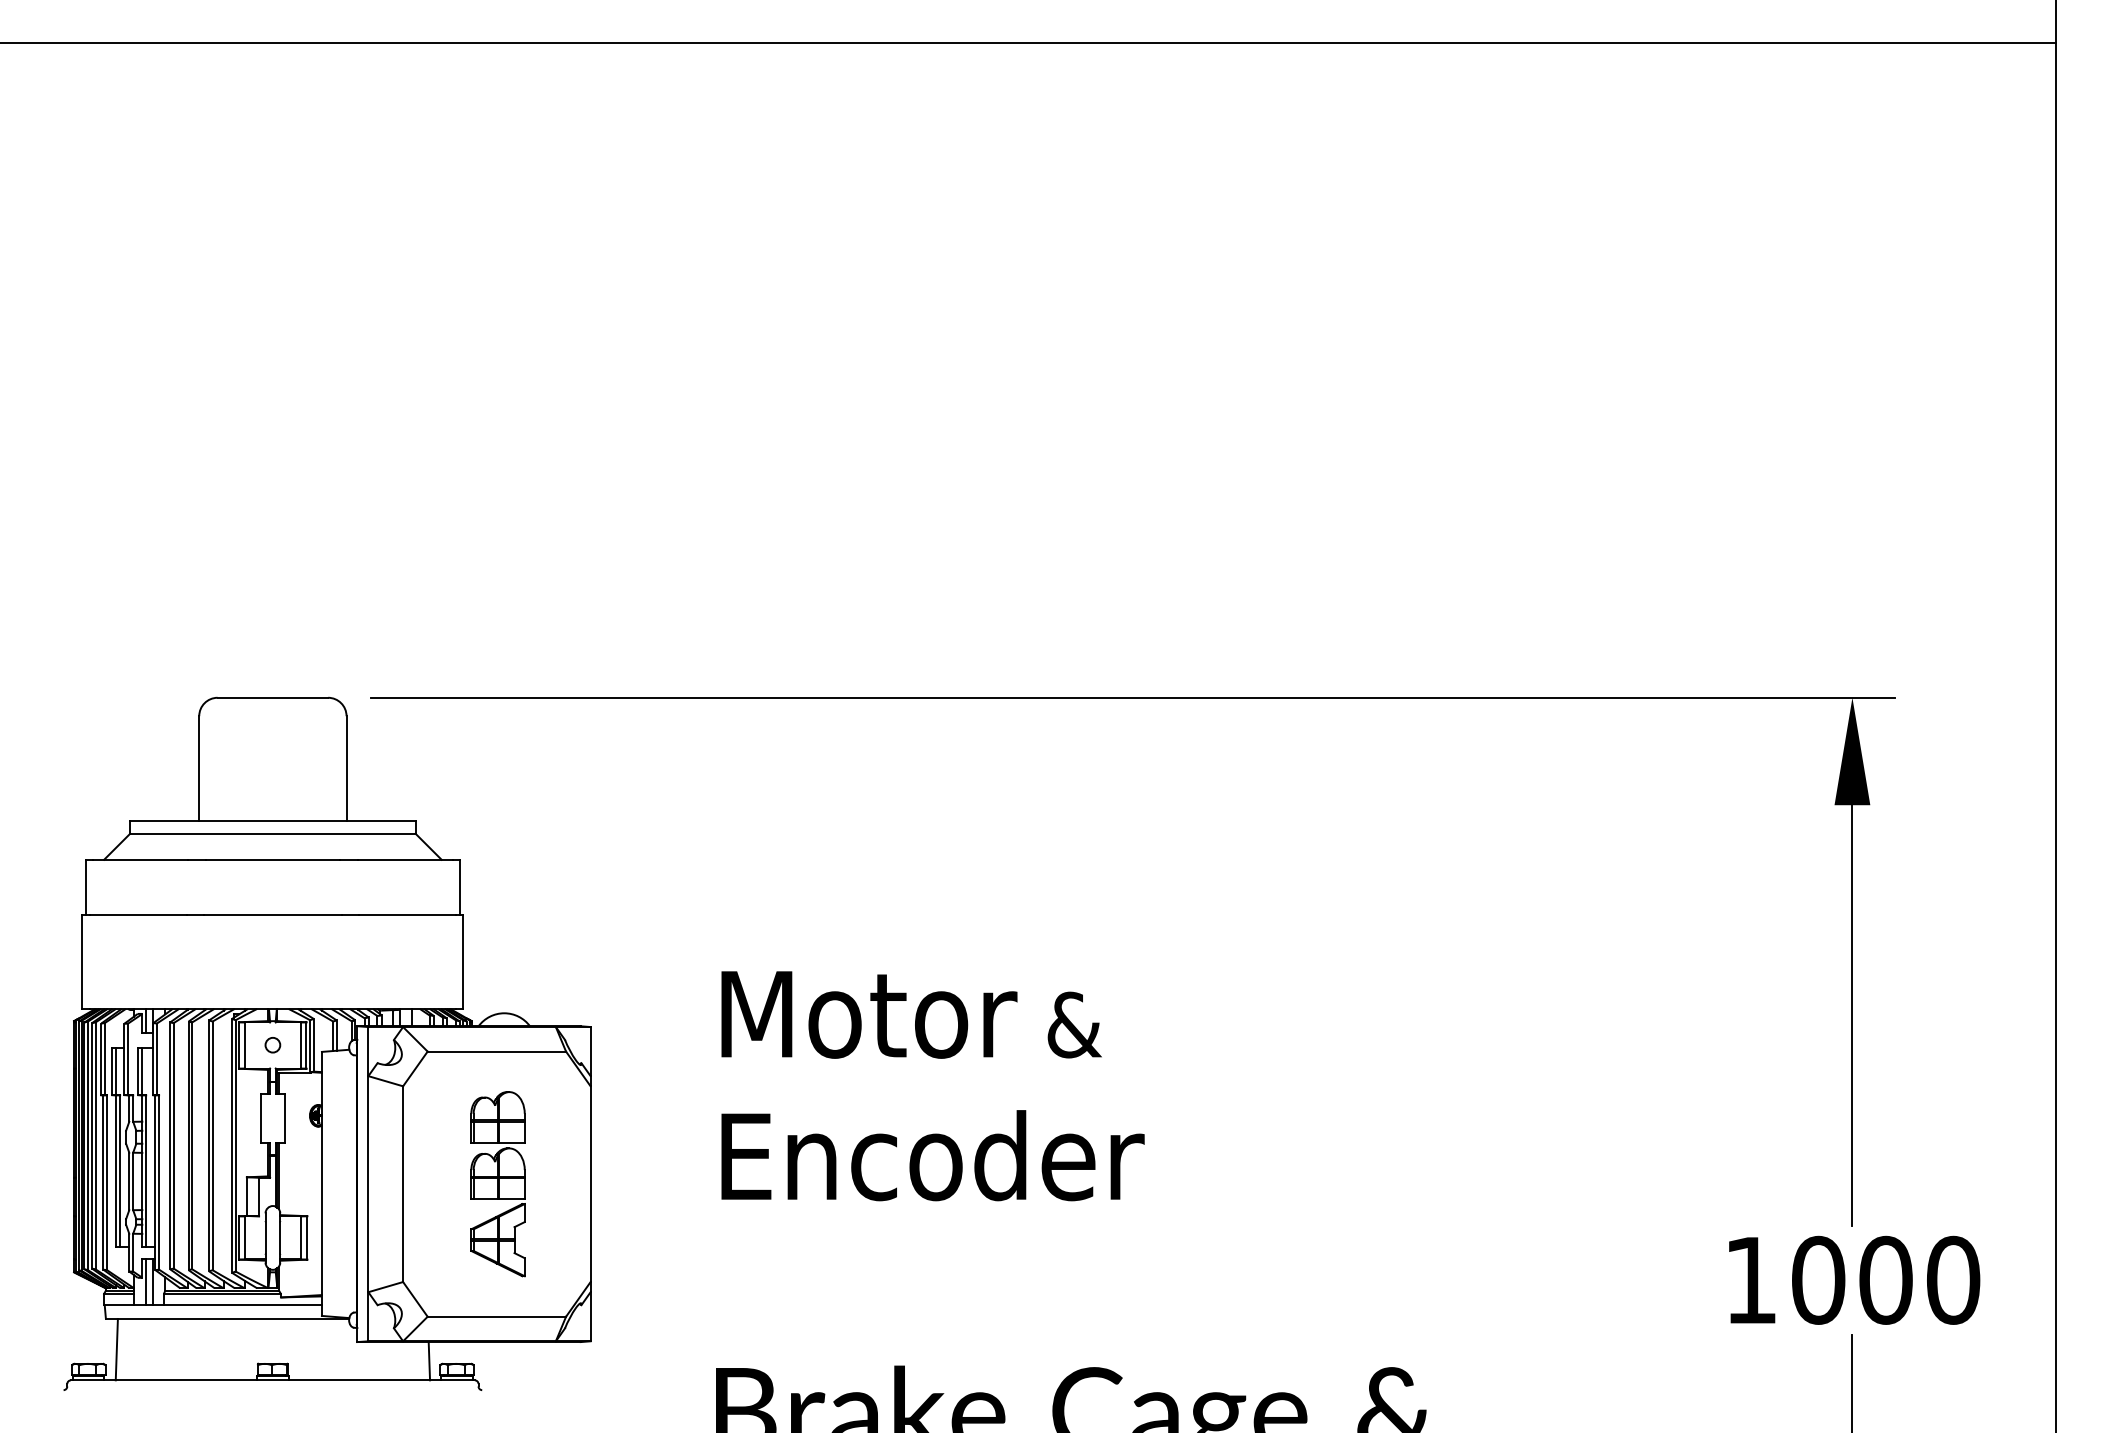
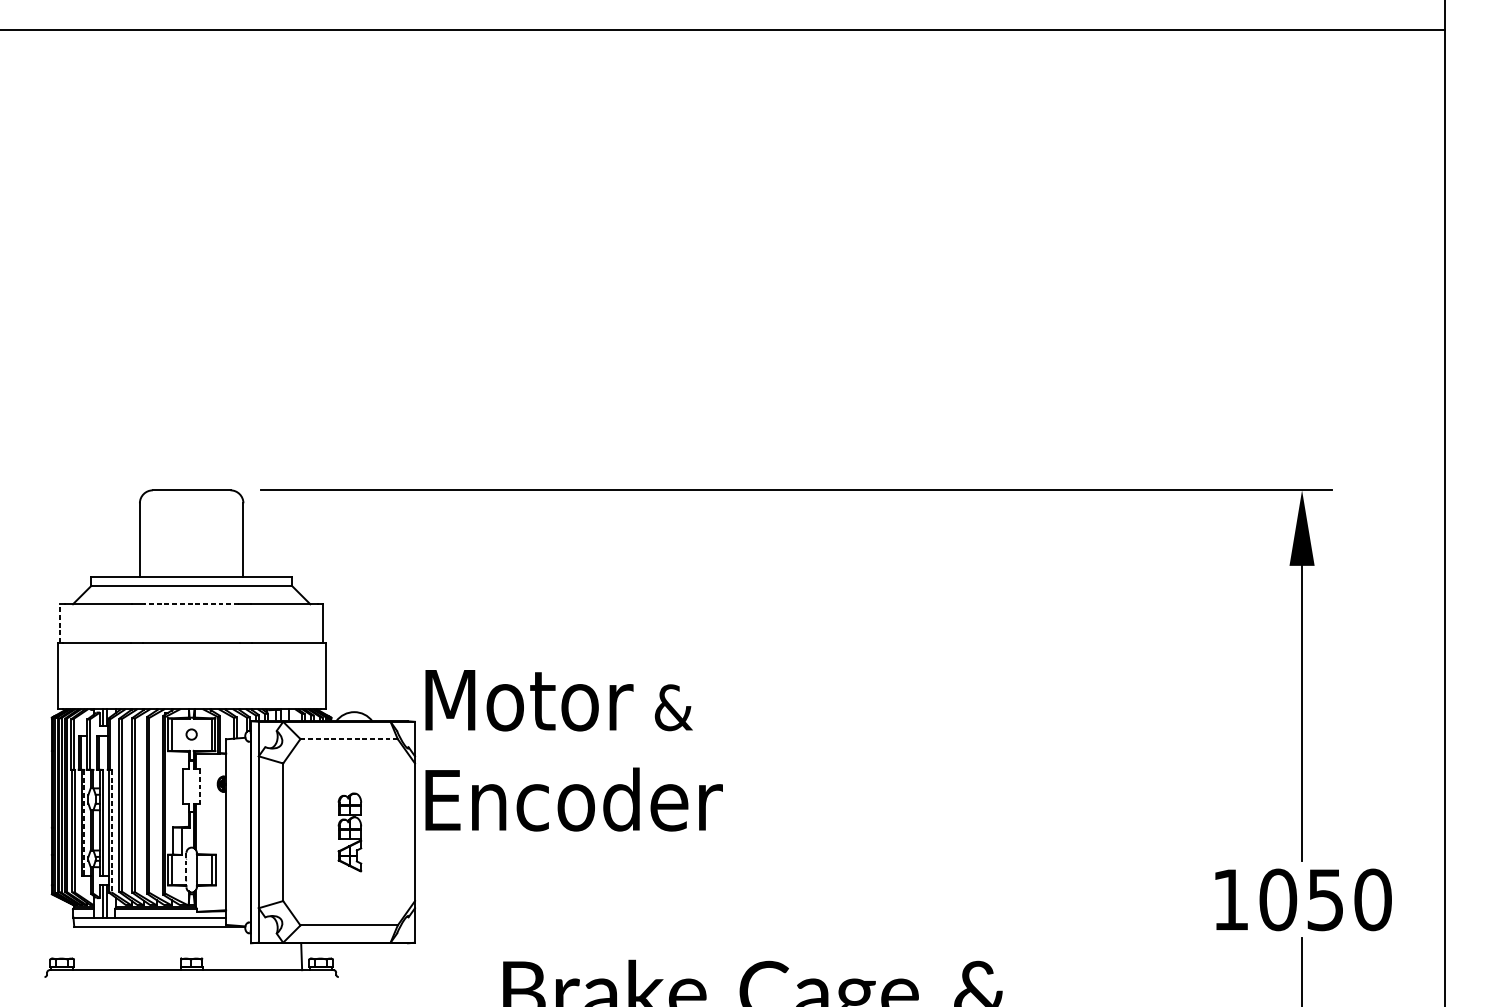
line: (272, 859) -> (191, 604), solid -> dashed
line: (86, 887) -> (60, 623), solid -> dashed
line: (497, 1051) -> (349, 739), solid -> dashed
text: (932, 1086) -> (573, 750), moved
line: (285, 1118) -> (200, 786), solid -> dashed
line: (120, 1171) -> (84, 823), solid -> dashed
line: (159, 1183) -> (111, 831), solid -> dashed
part: (497, 1184) -> (349, 832), size x0.6
line: (265, 1237) -> (186, 869), solid -> dashed
text: (1885, 1279) -> (1325, 899), 1000 -> 1050
line: (116, 1349) -> (81, 948), removed

